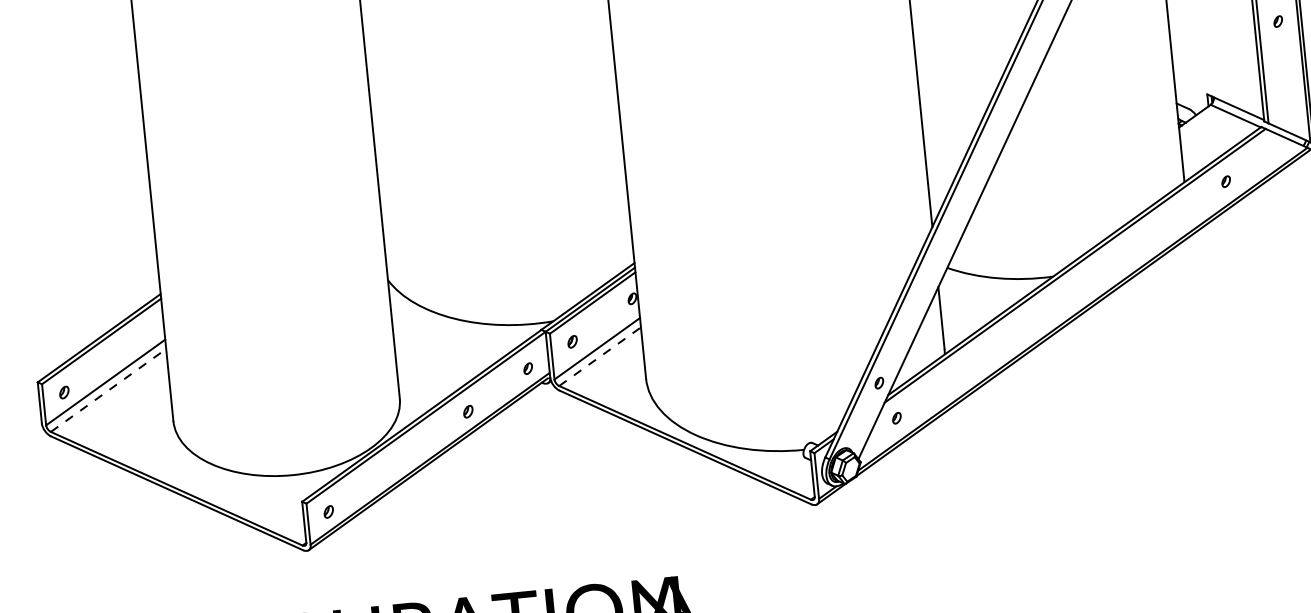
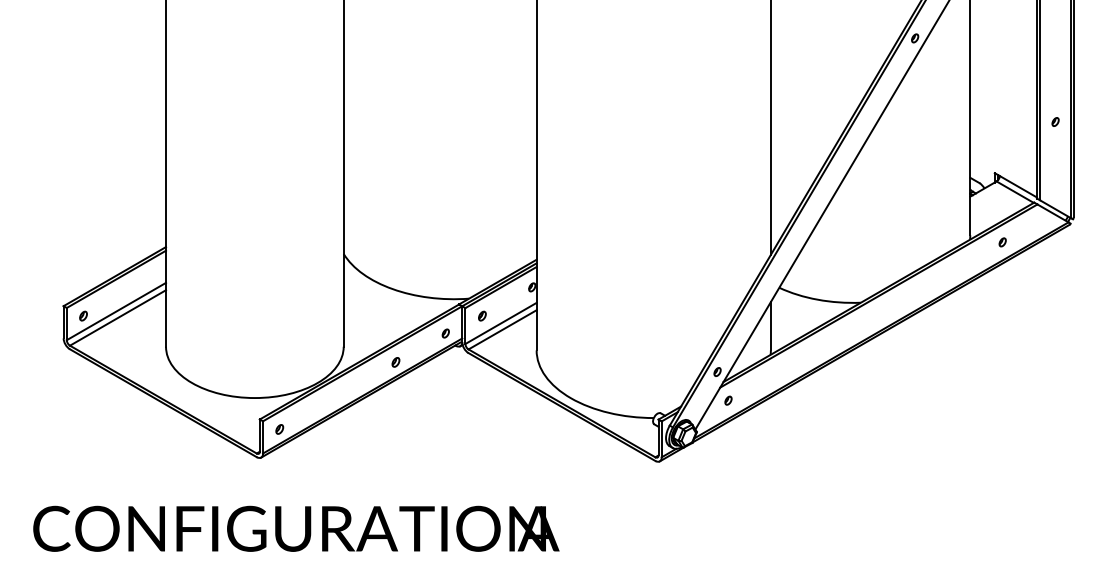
line: (601, 356) -> (503, 329), dashed -> solid
line: (109, 389) -> (118, 317), dashed -> solid

